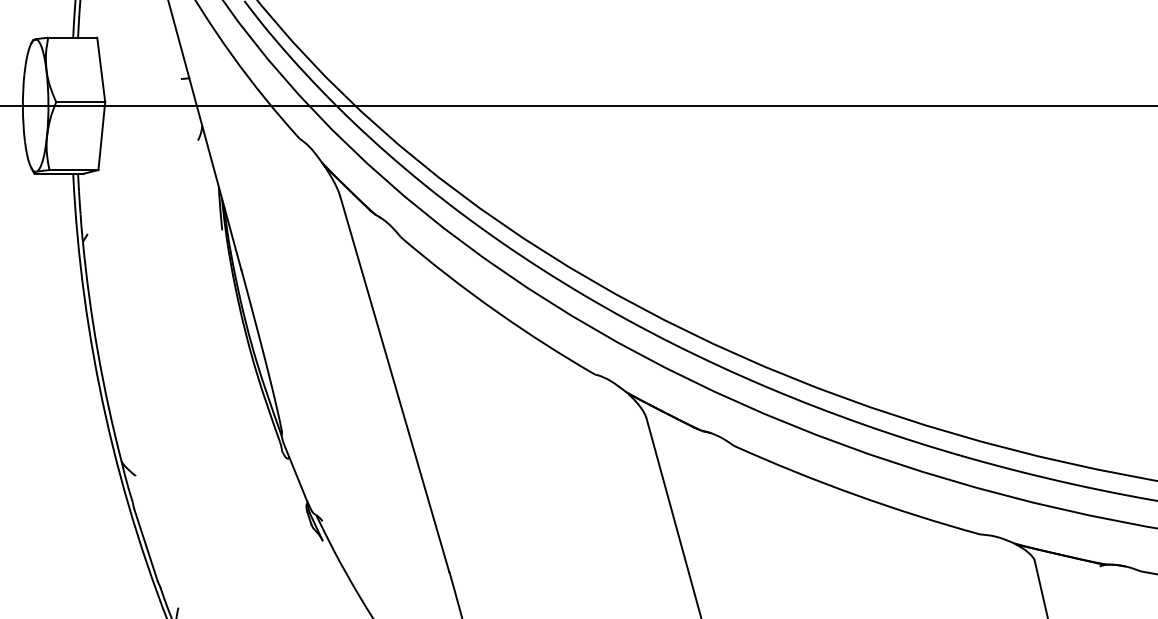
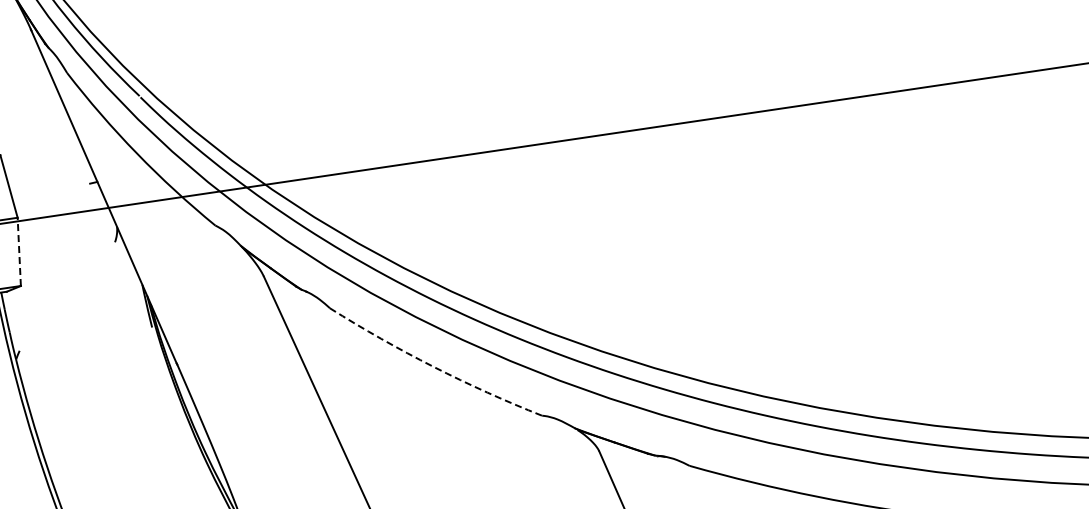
line: (101, 135) -> (18, 251), solid -> dashed
arc: (494, 310) -> (433, 367), solid -> dashed

